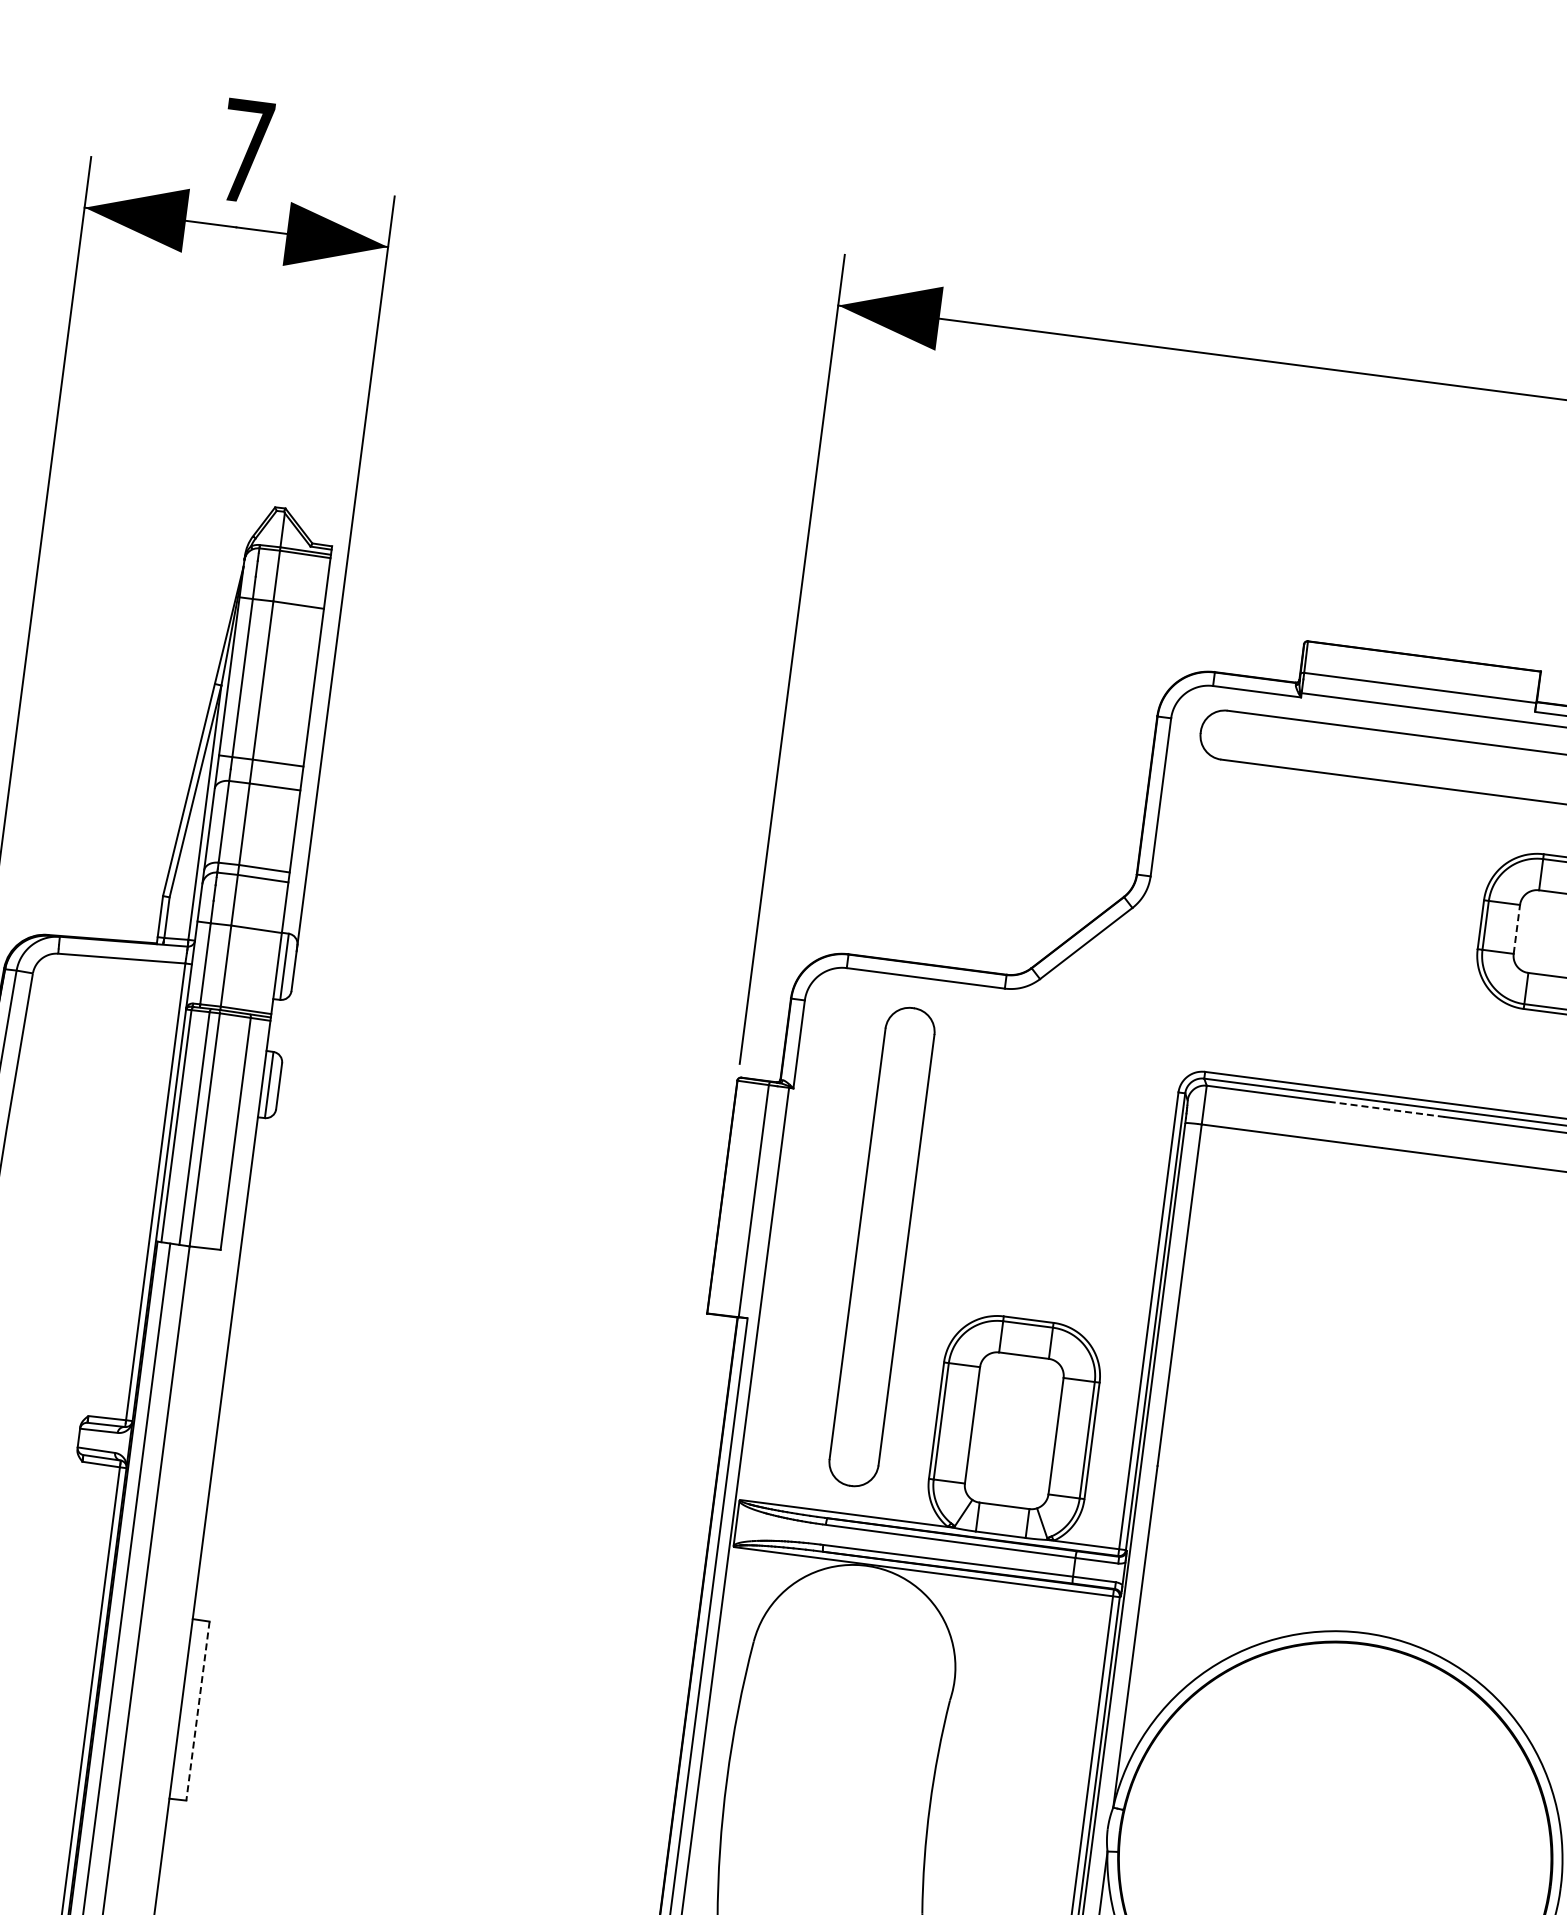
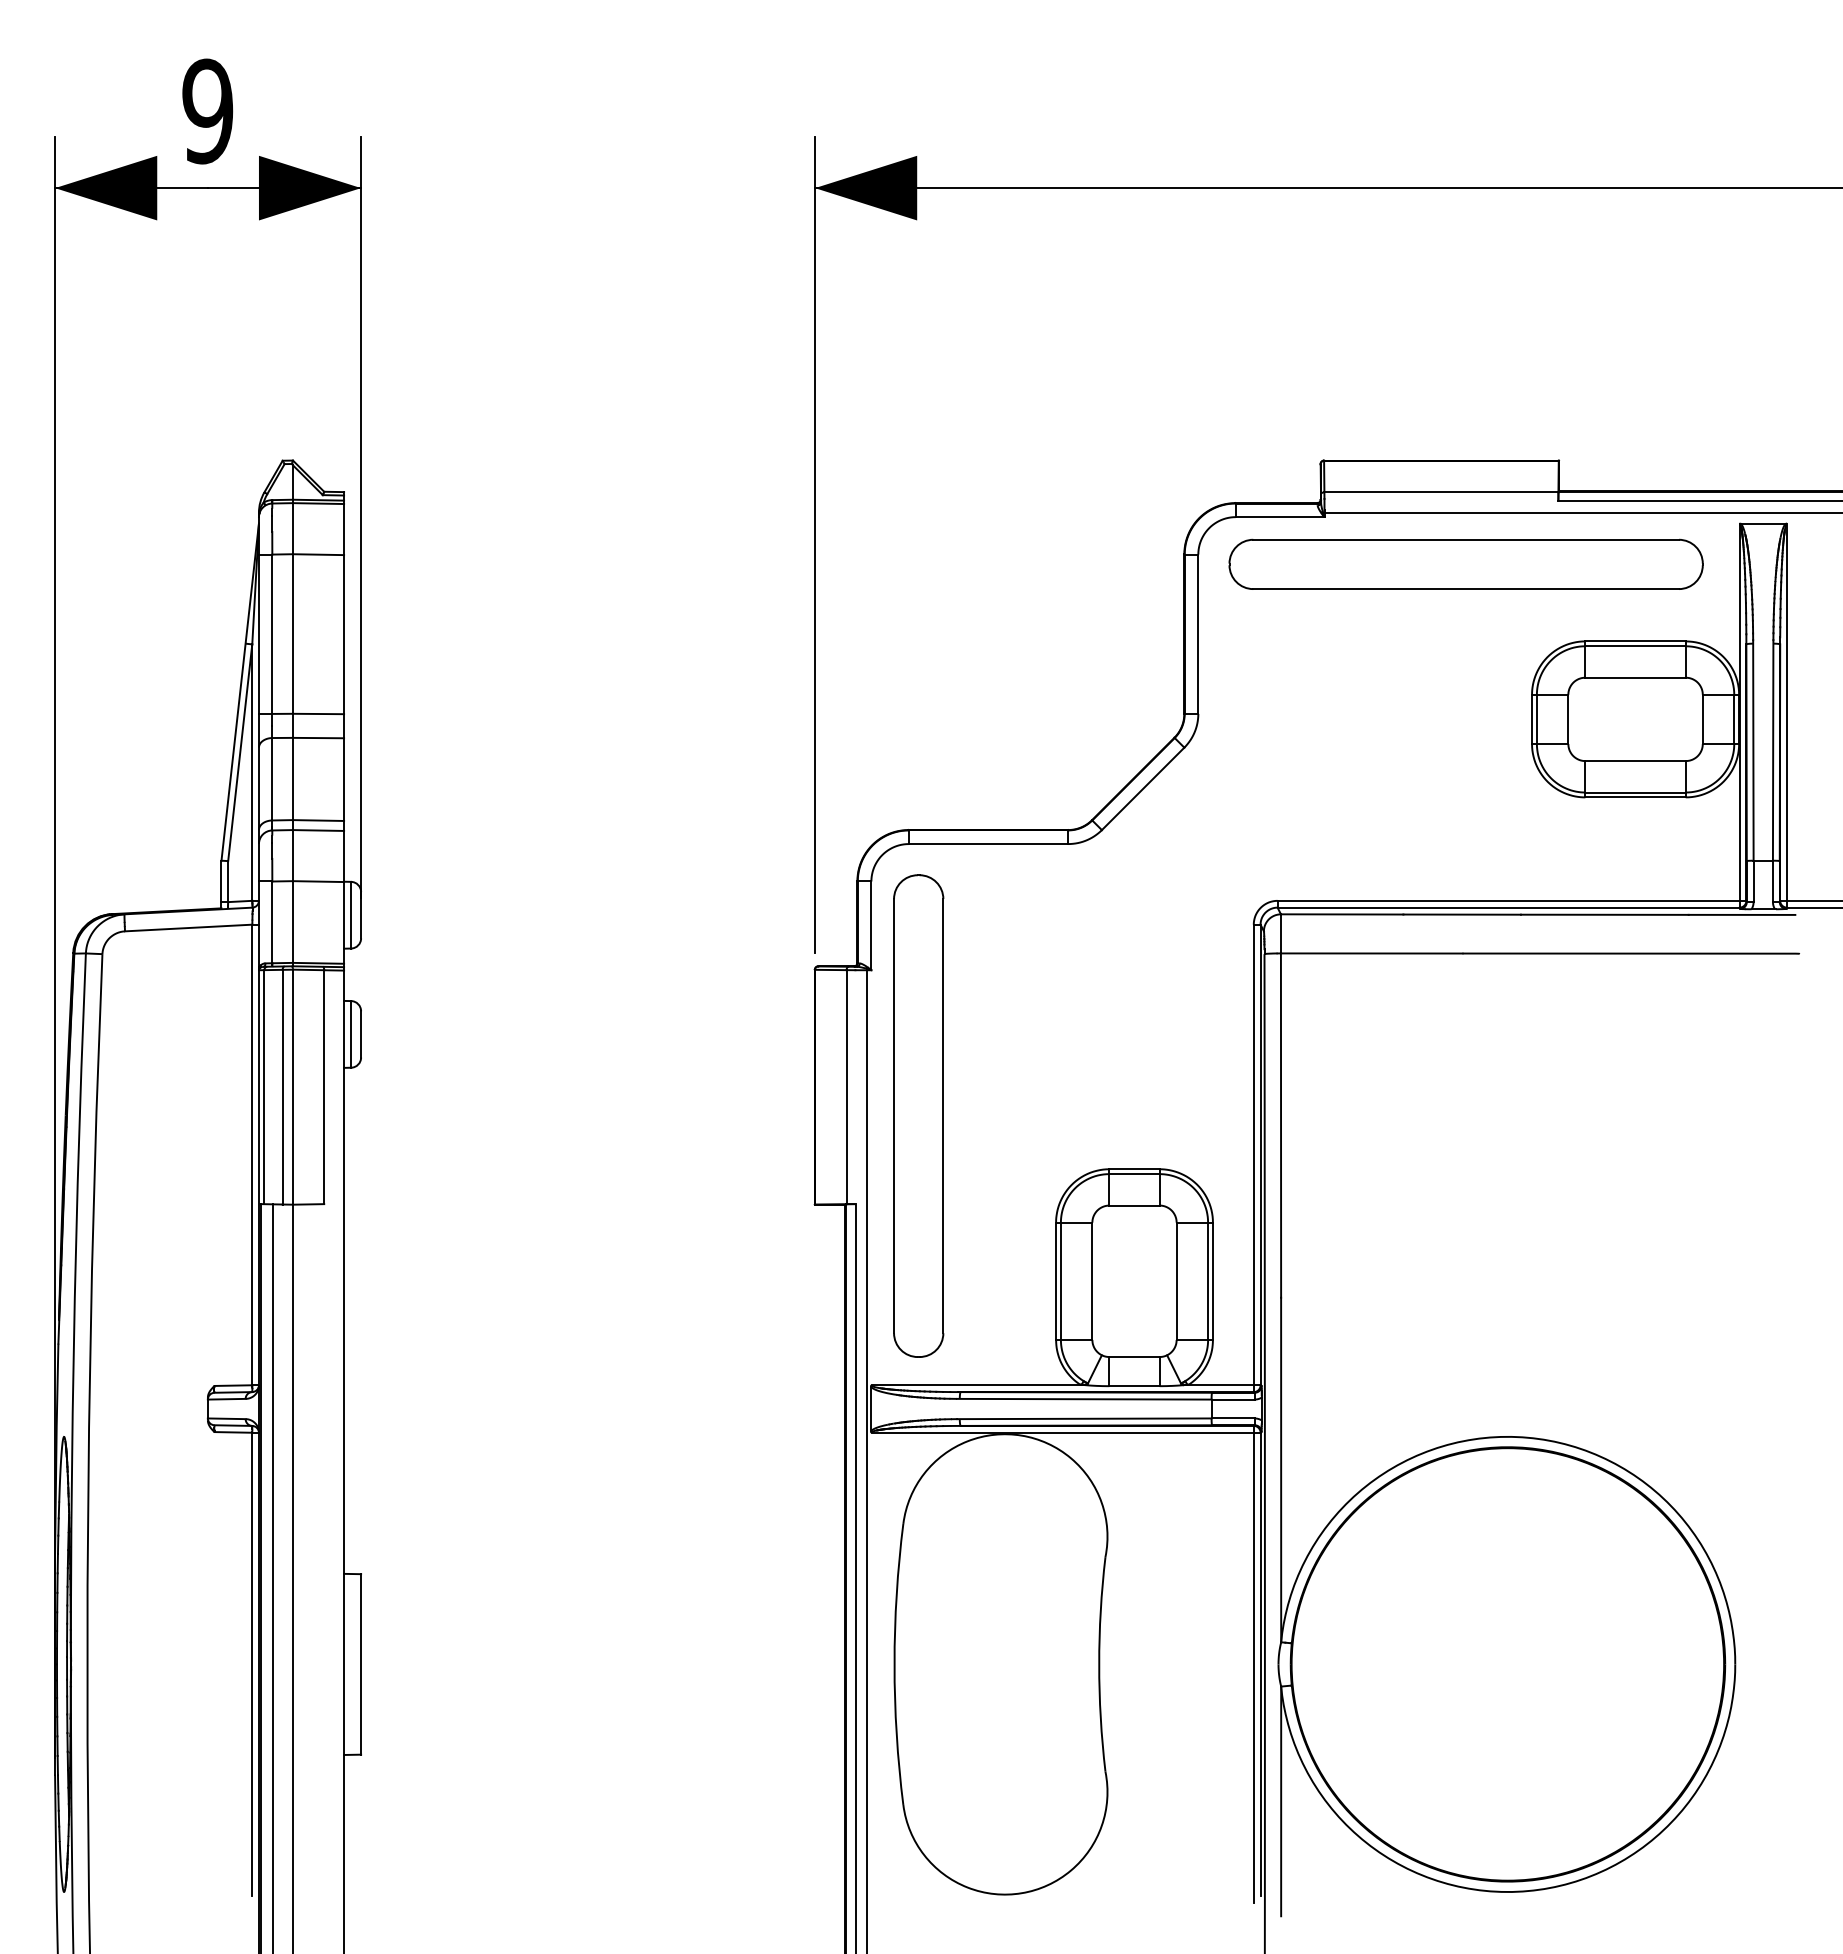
text: (245, 151) -> (207, 111), 7 -> 9
line: (1517, 929) -> (1568, 719), dashed -> solid
line: (1386, 1109) -> (1462, 914), dashed -> solid
part: (881, 1246) -> (918, 1115), moved
line: (198, 1711) -> (361, 1664), dashed -> solid

